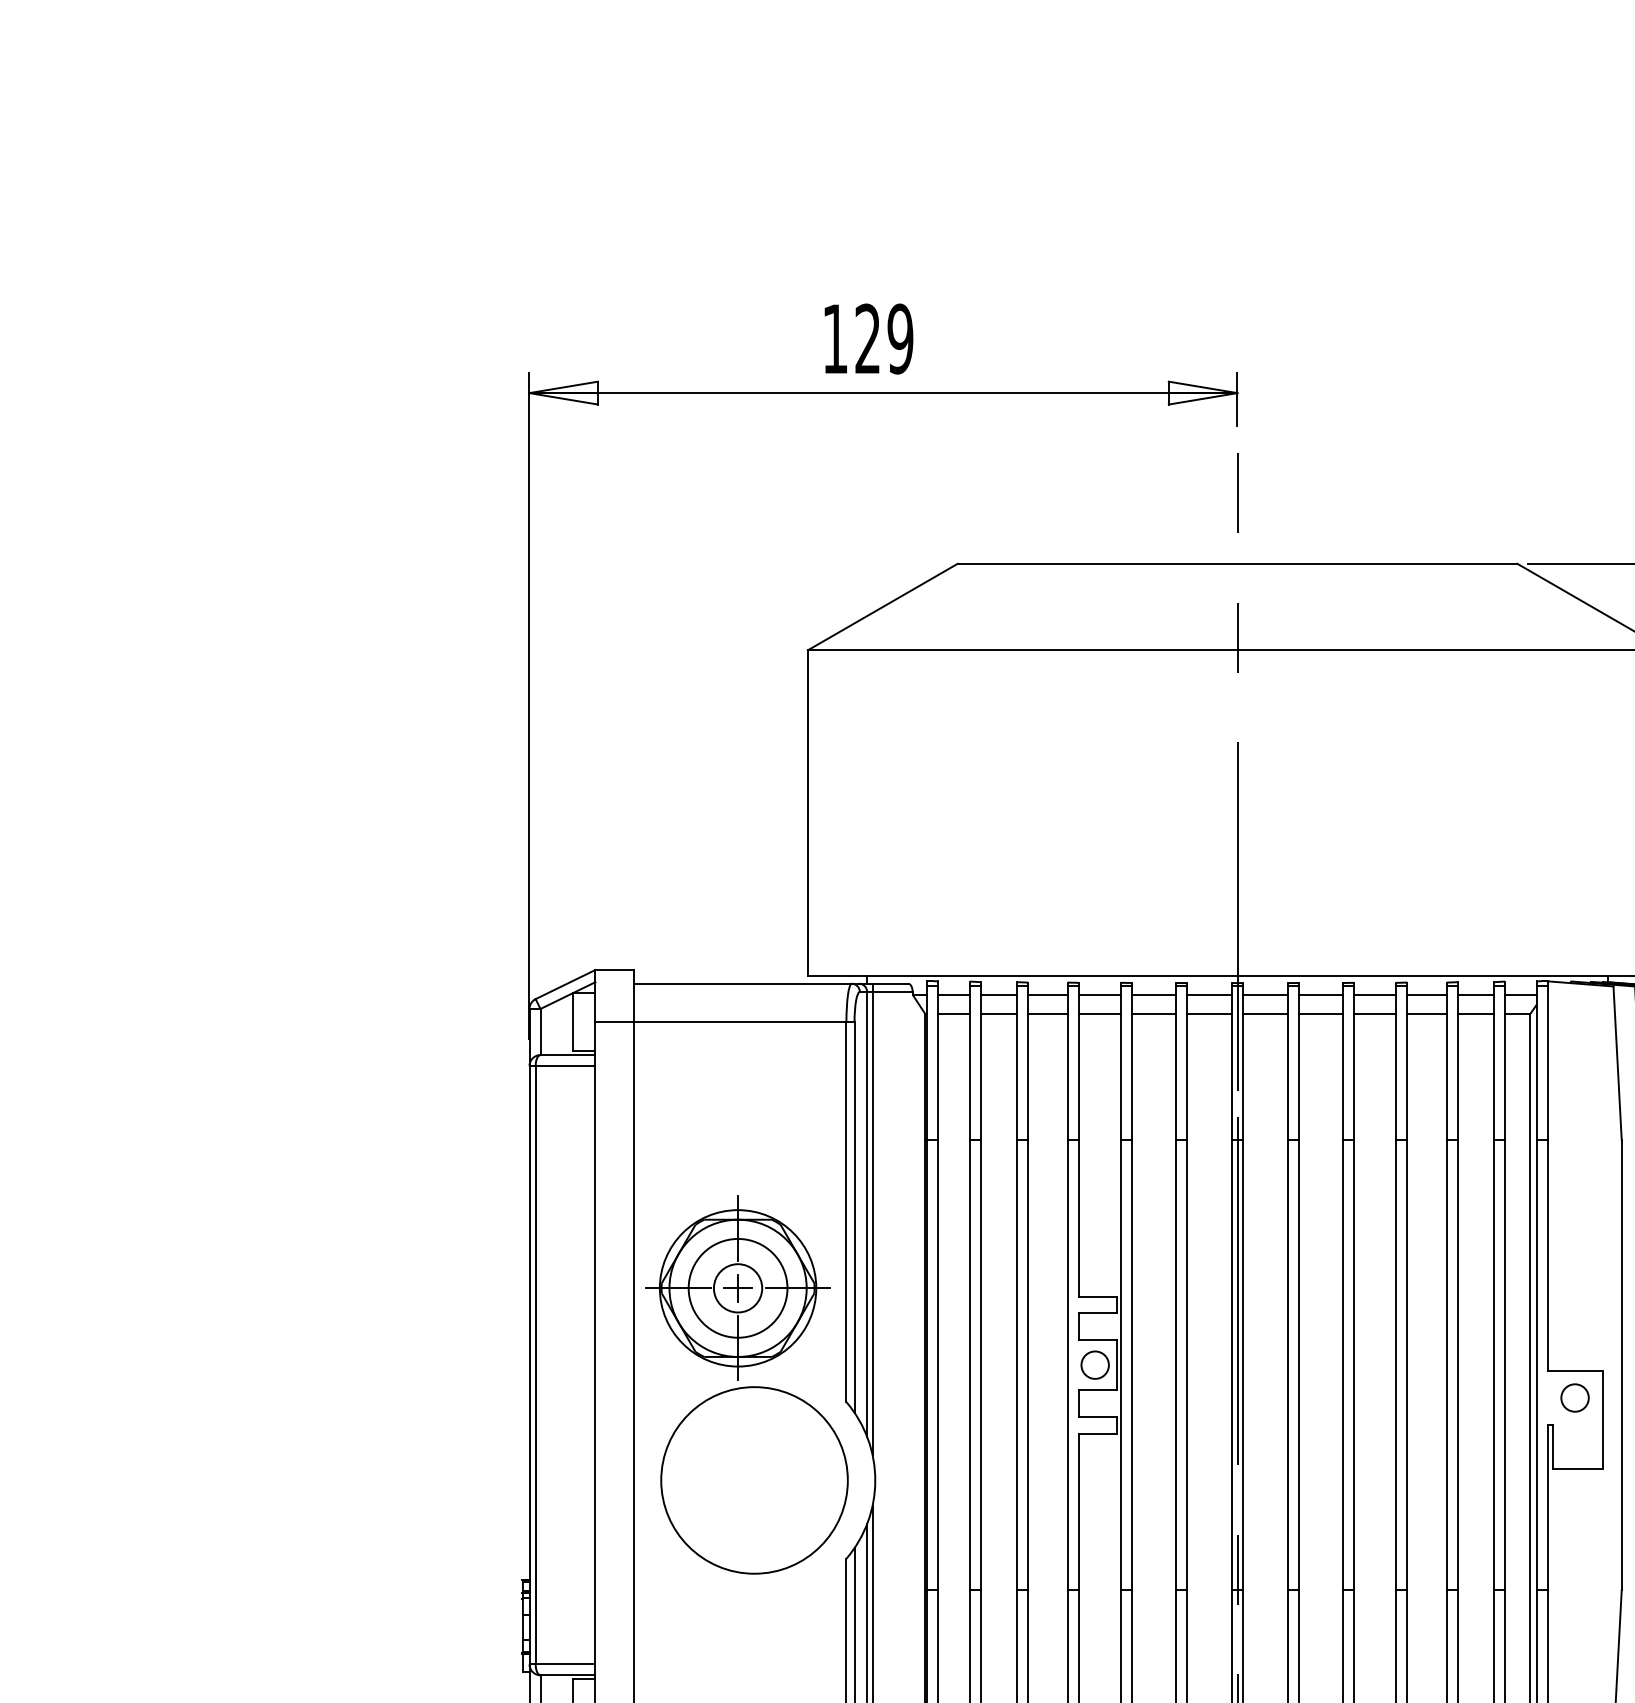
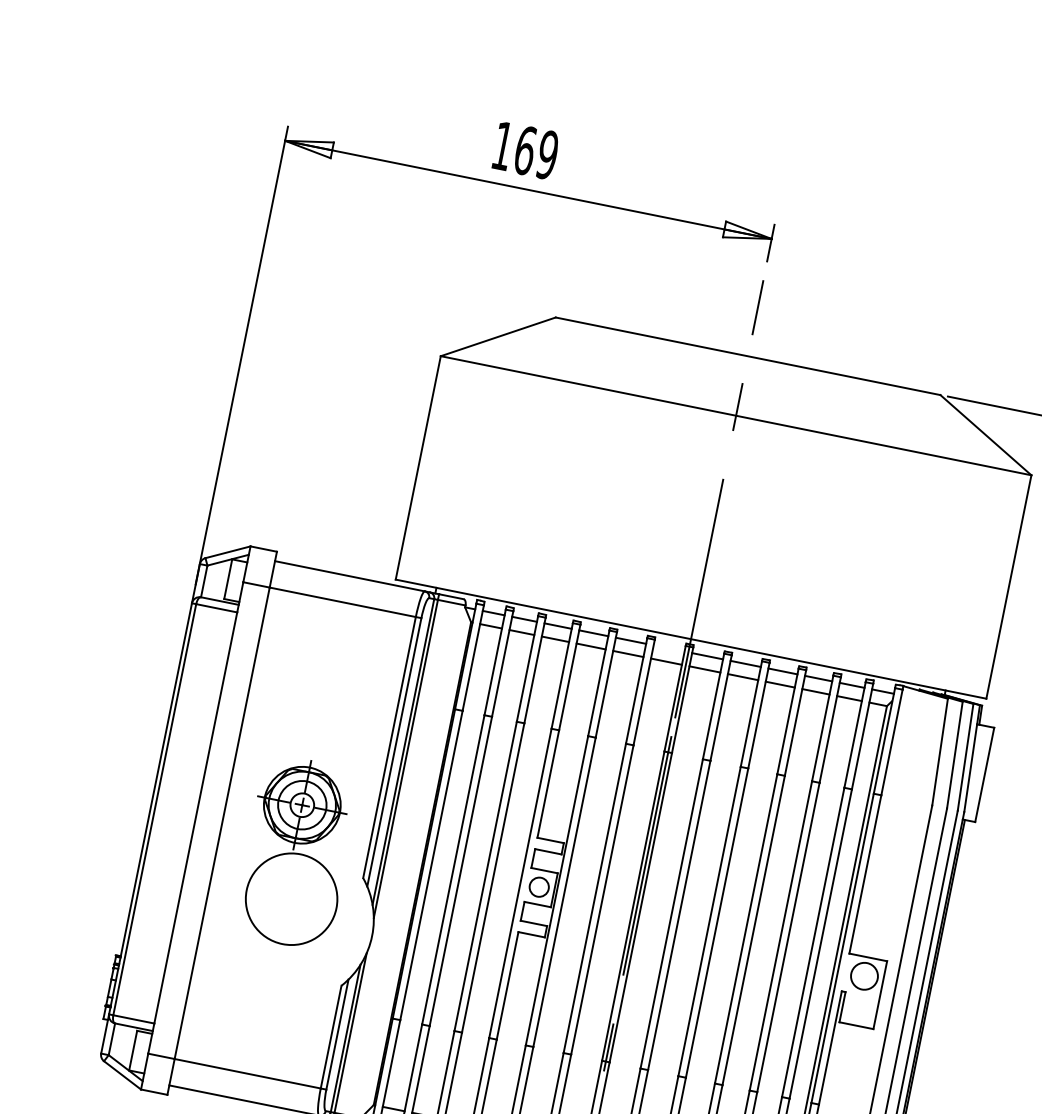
text: (868, 338) -> (525, 150), 129 -> 169
line: (1209, 994) -> (669, 648), removed
part: (746, 1384) -> (296, 852), size x0.7
circle: (1574, 1397) -> (864, 975), size x1.4

